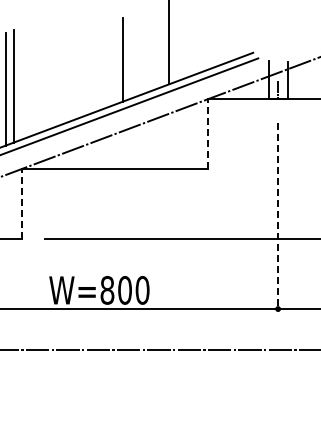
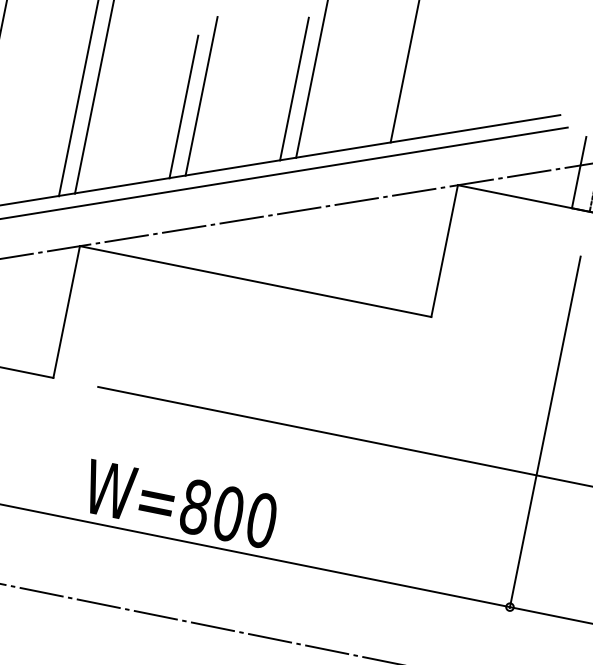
line: (114, 66) -> (293, 88), added
line: (68, 80) -> (201, 97), added
line: (60, 87) -> (184, 107), added
line: (208, 134) -> (445, 251), dashed -> solid
line: (21, 204) -> (66, 312), dashed -> solid
line: (278, 216) -> (545, 432), dashed -> solid

